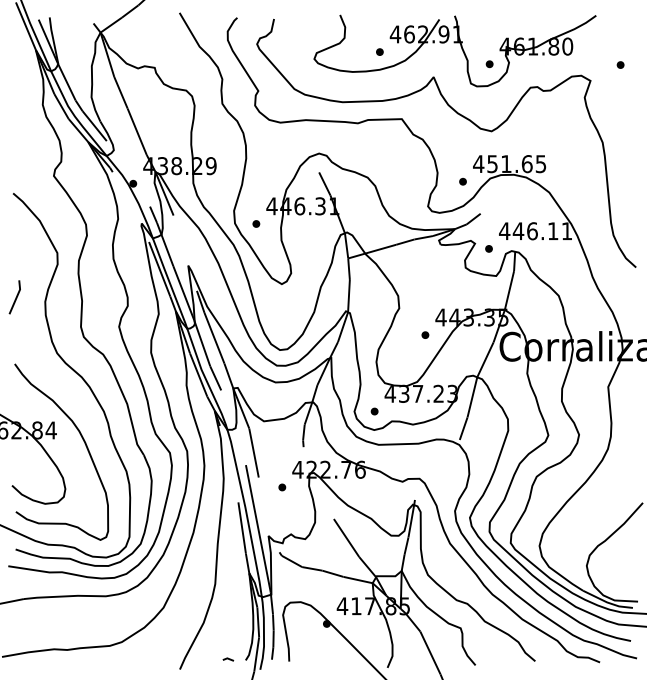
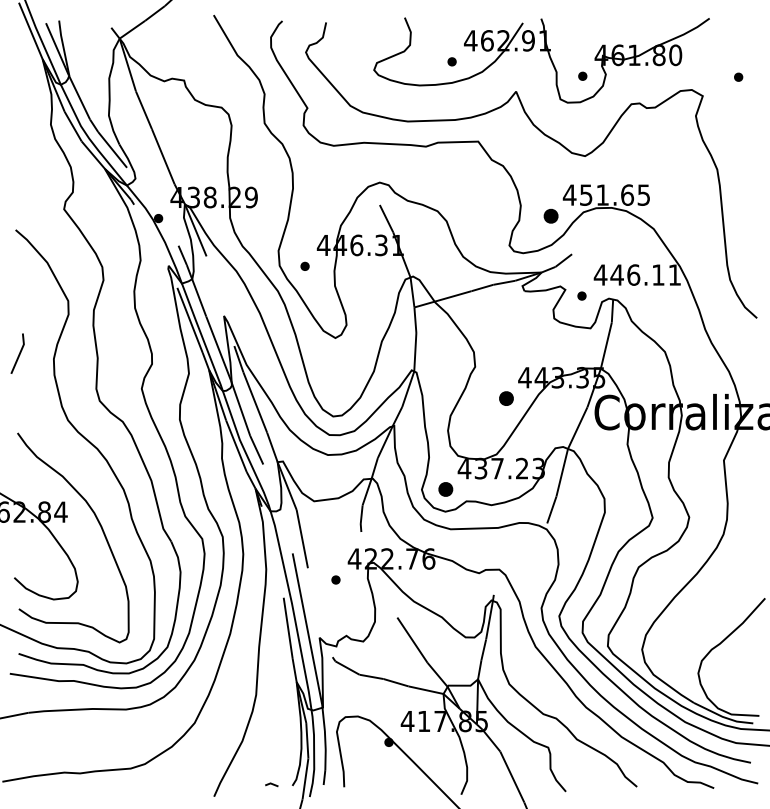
part: (462, 181) -> (550, 215), size x1.6
part: (424, 334) -> (505, 398), size x1.6
part: (374, 411) -> (445, 489), size x1.6

